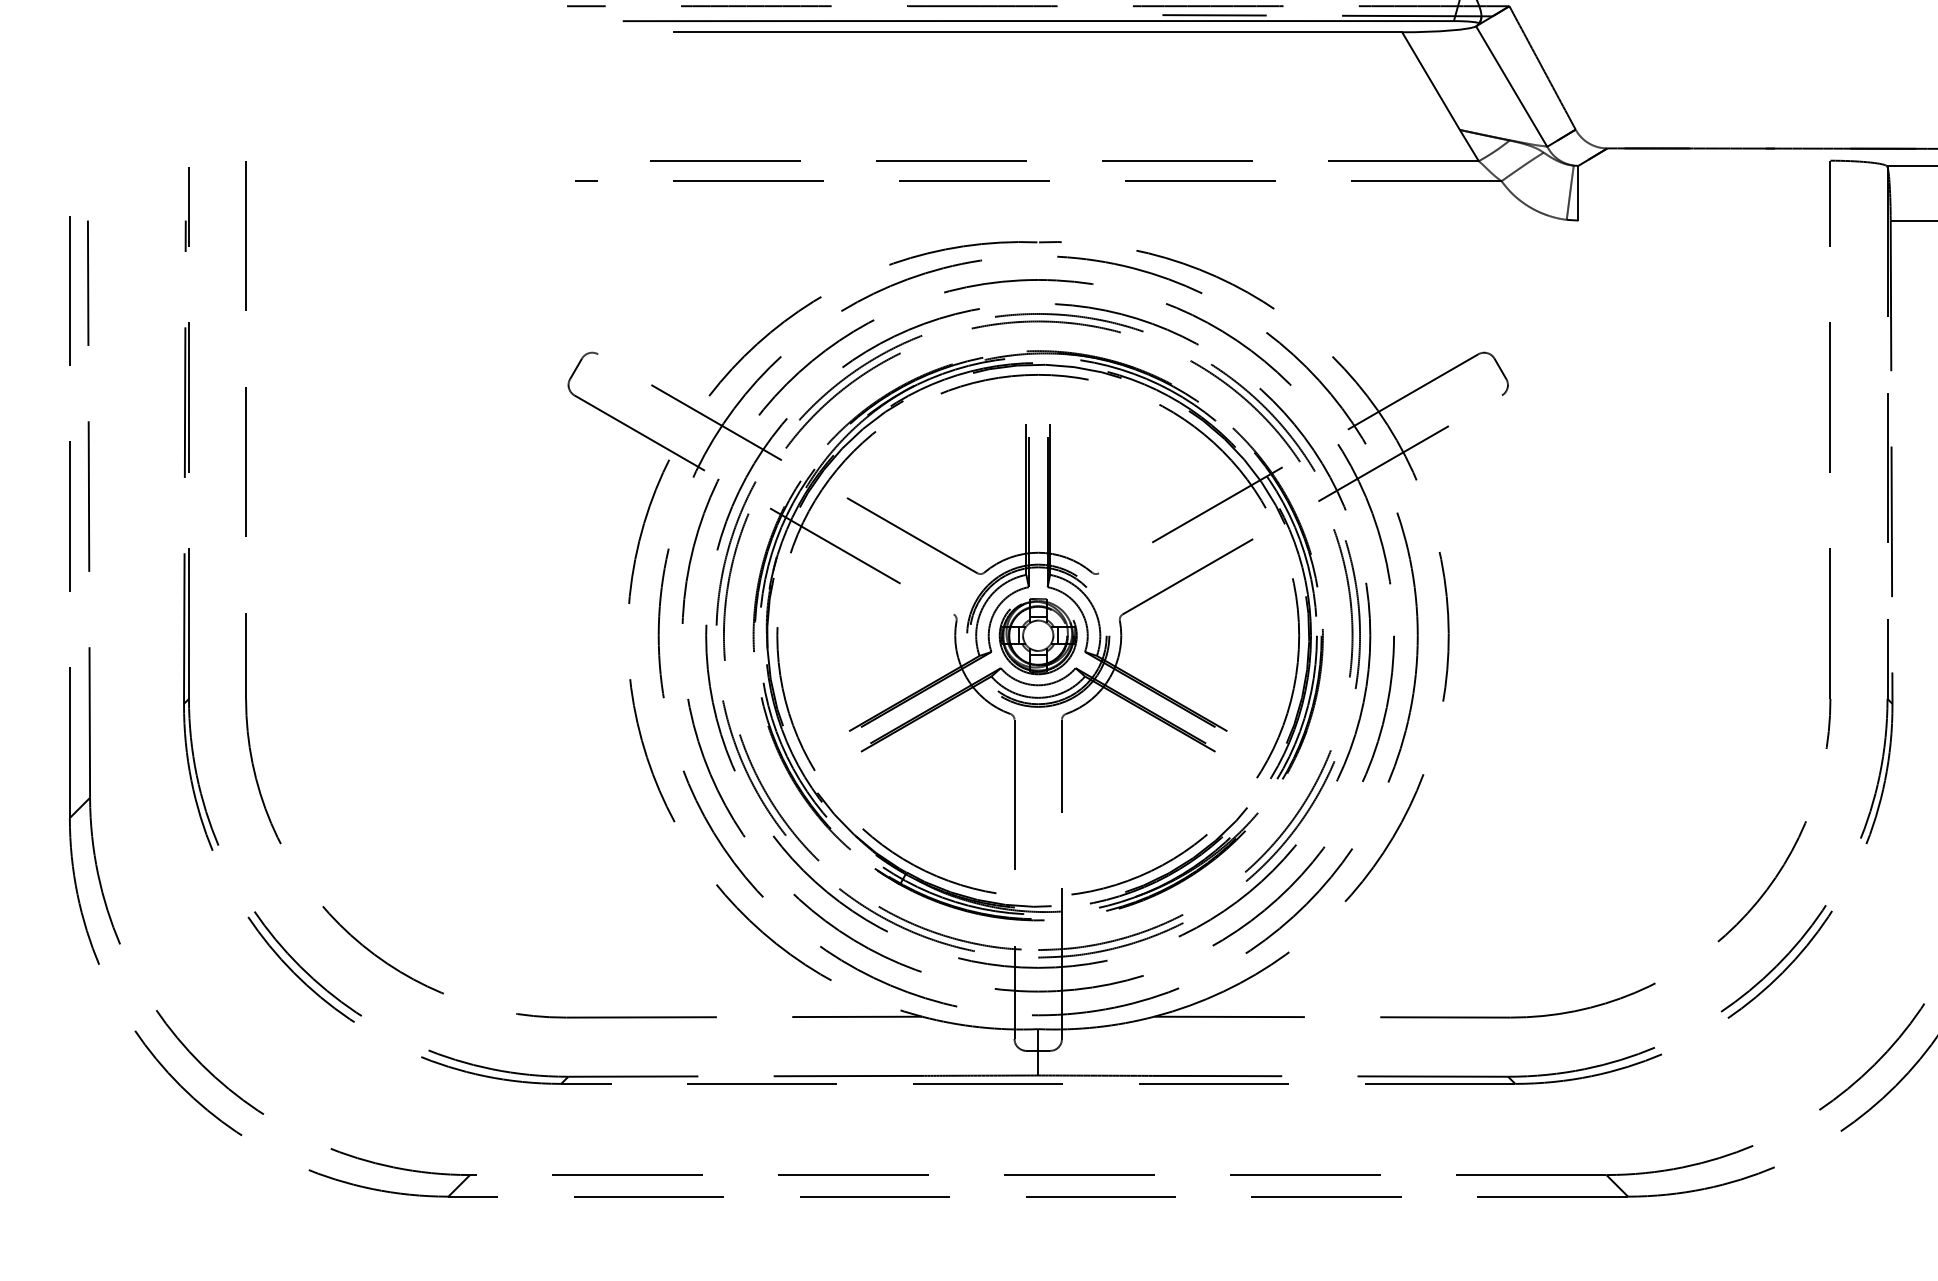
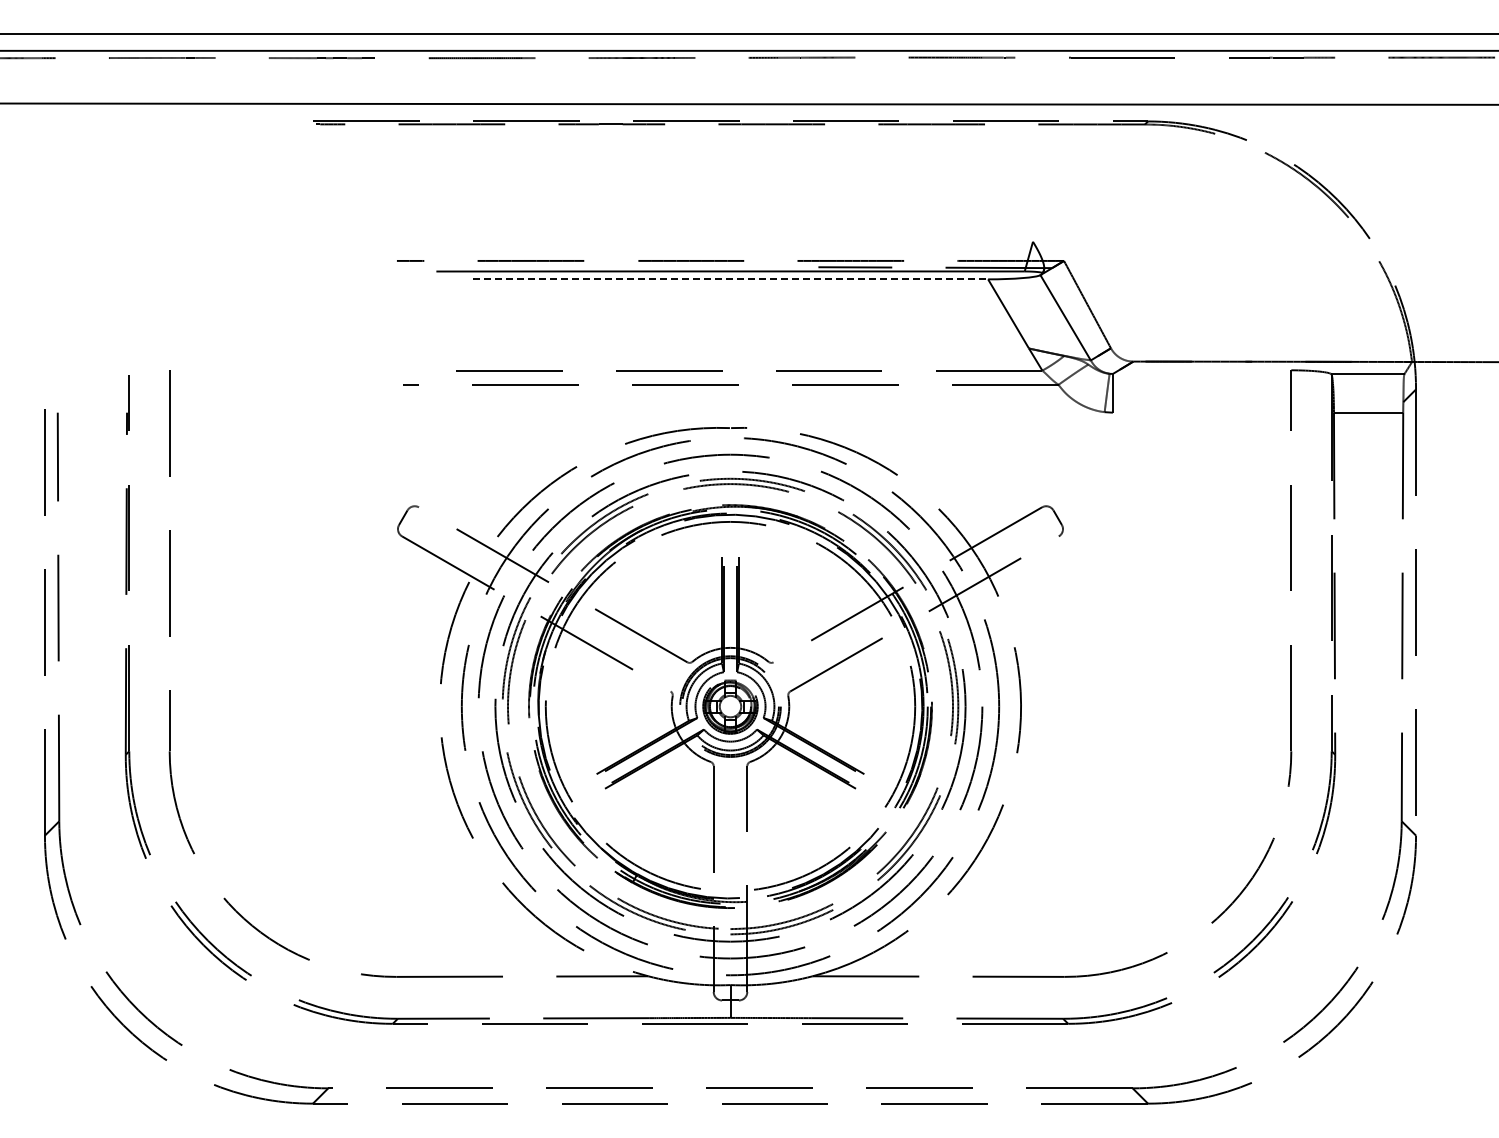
line: (1038, 32) -> (730, 279), solid -> dashed

